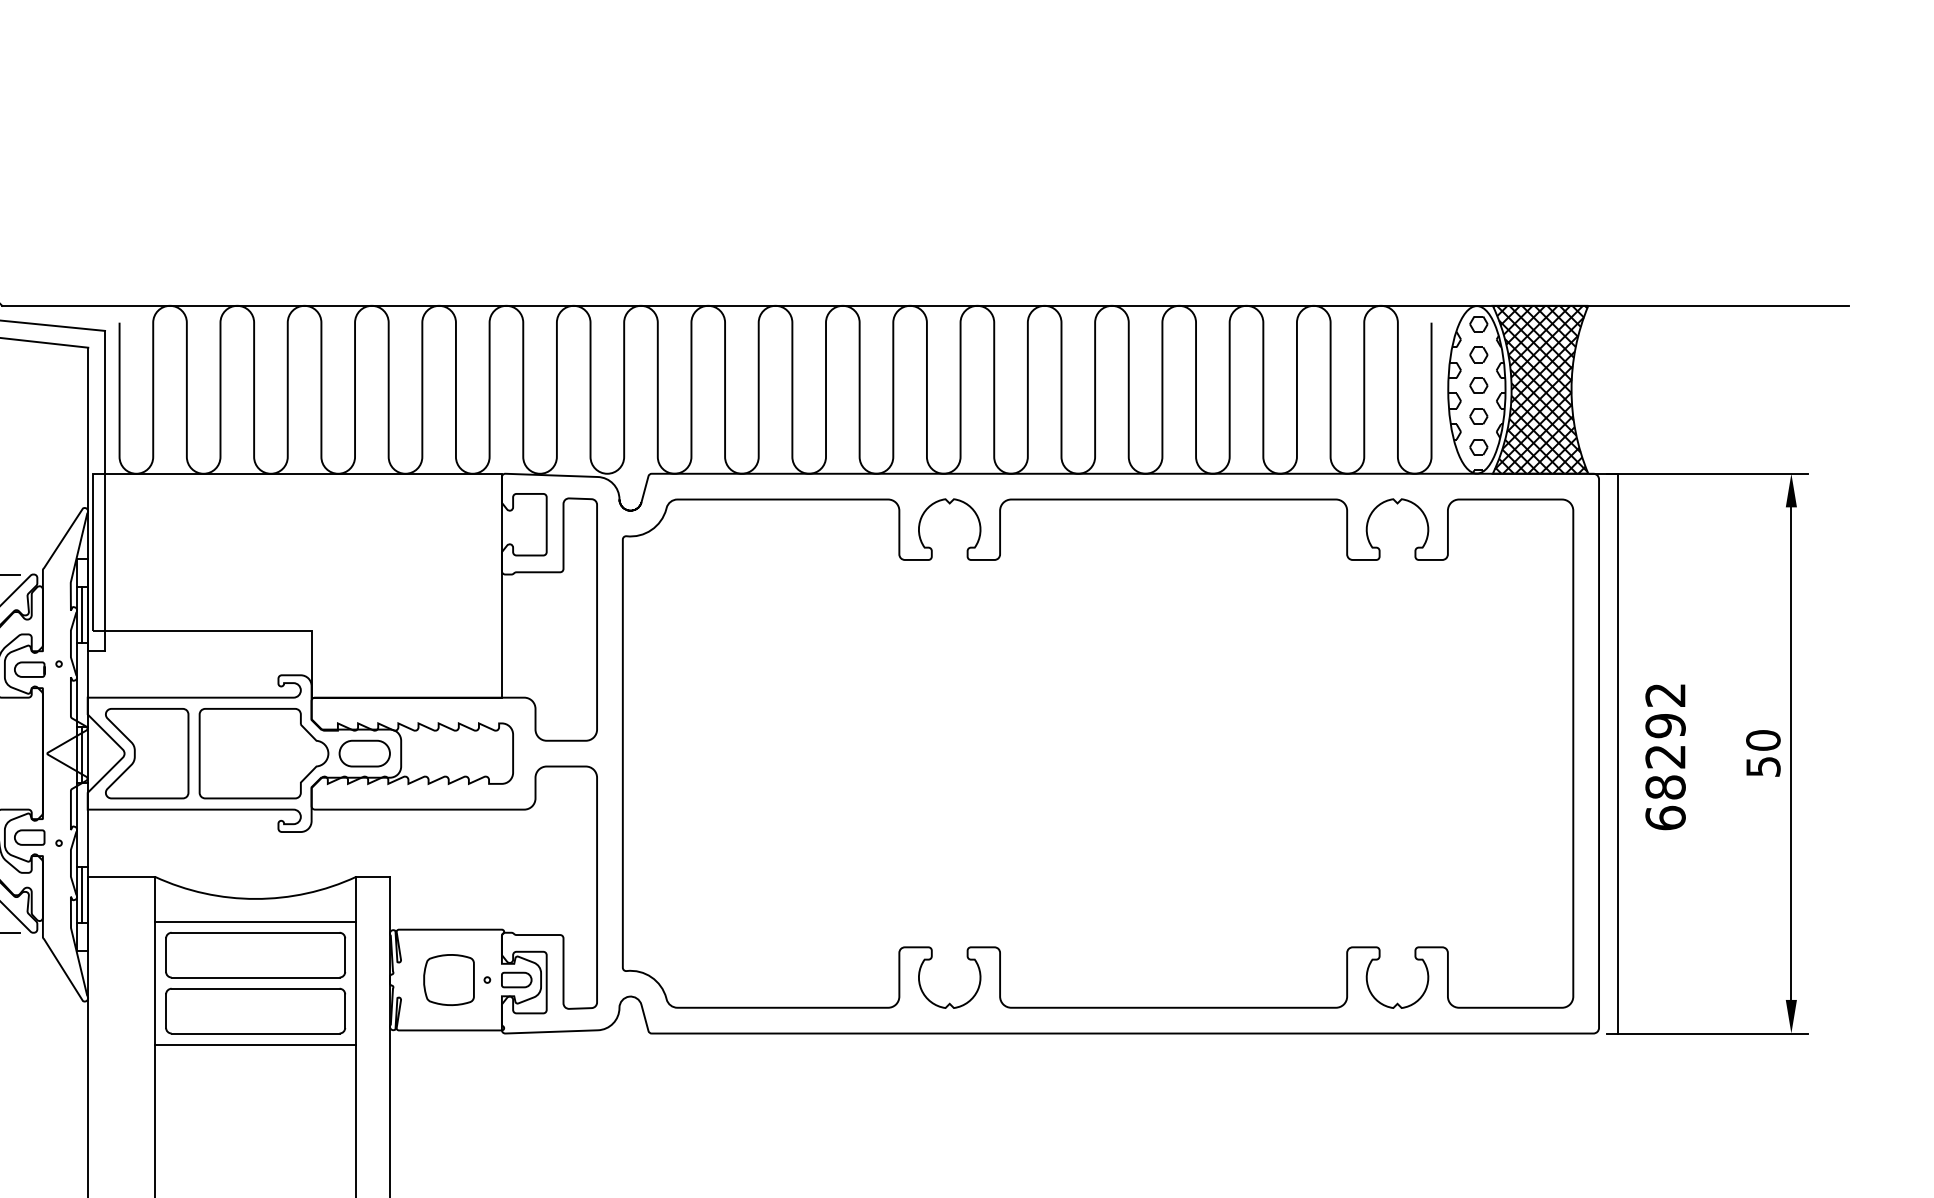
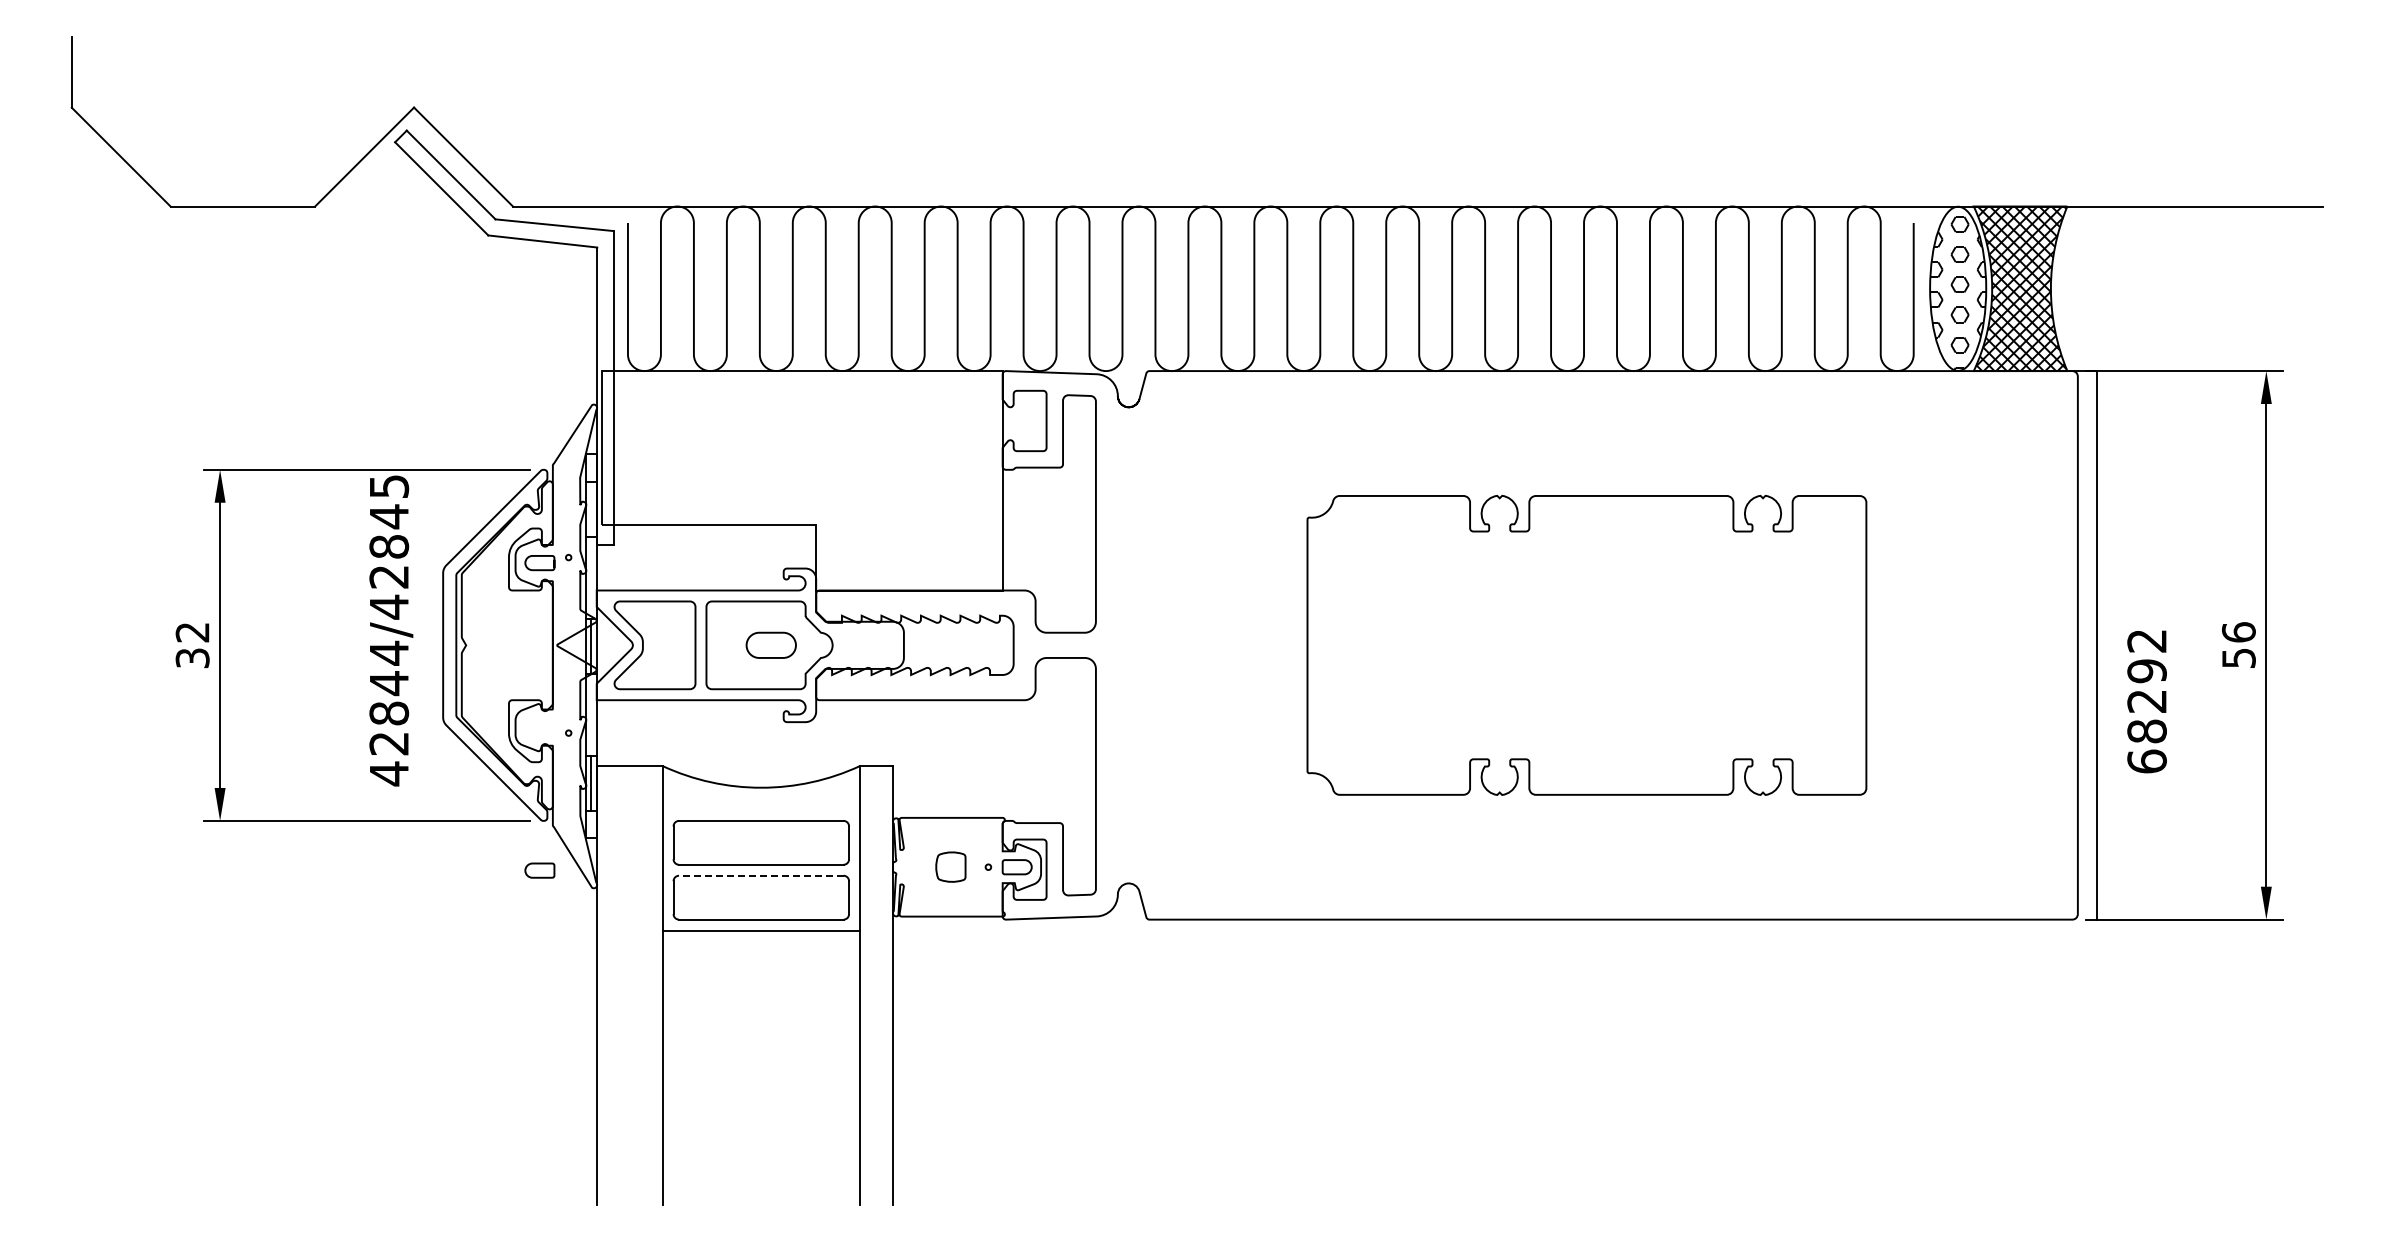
line: (82, 613) -> (591, 508), removed
text: (1762, 740) -> (2238, 632), 50 -> 56
part: (363, 752) -> (770, 644), moved
part: (1097, 753) -> (1586, 645), size x0.6
text: (1664, 756) -> (2146, 701), moved
part: (29, 837) -> (539, 870), moved
line: (255, 921) -> (761, 809), removed
part: (448, 979) -> (950, 866), size x0.6
line: (254, 988) -> (760, 875), solid -> dashed

